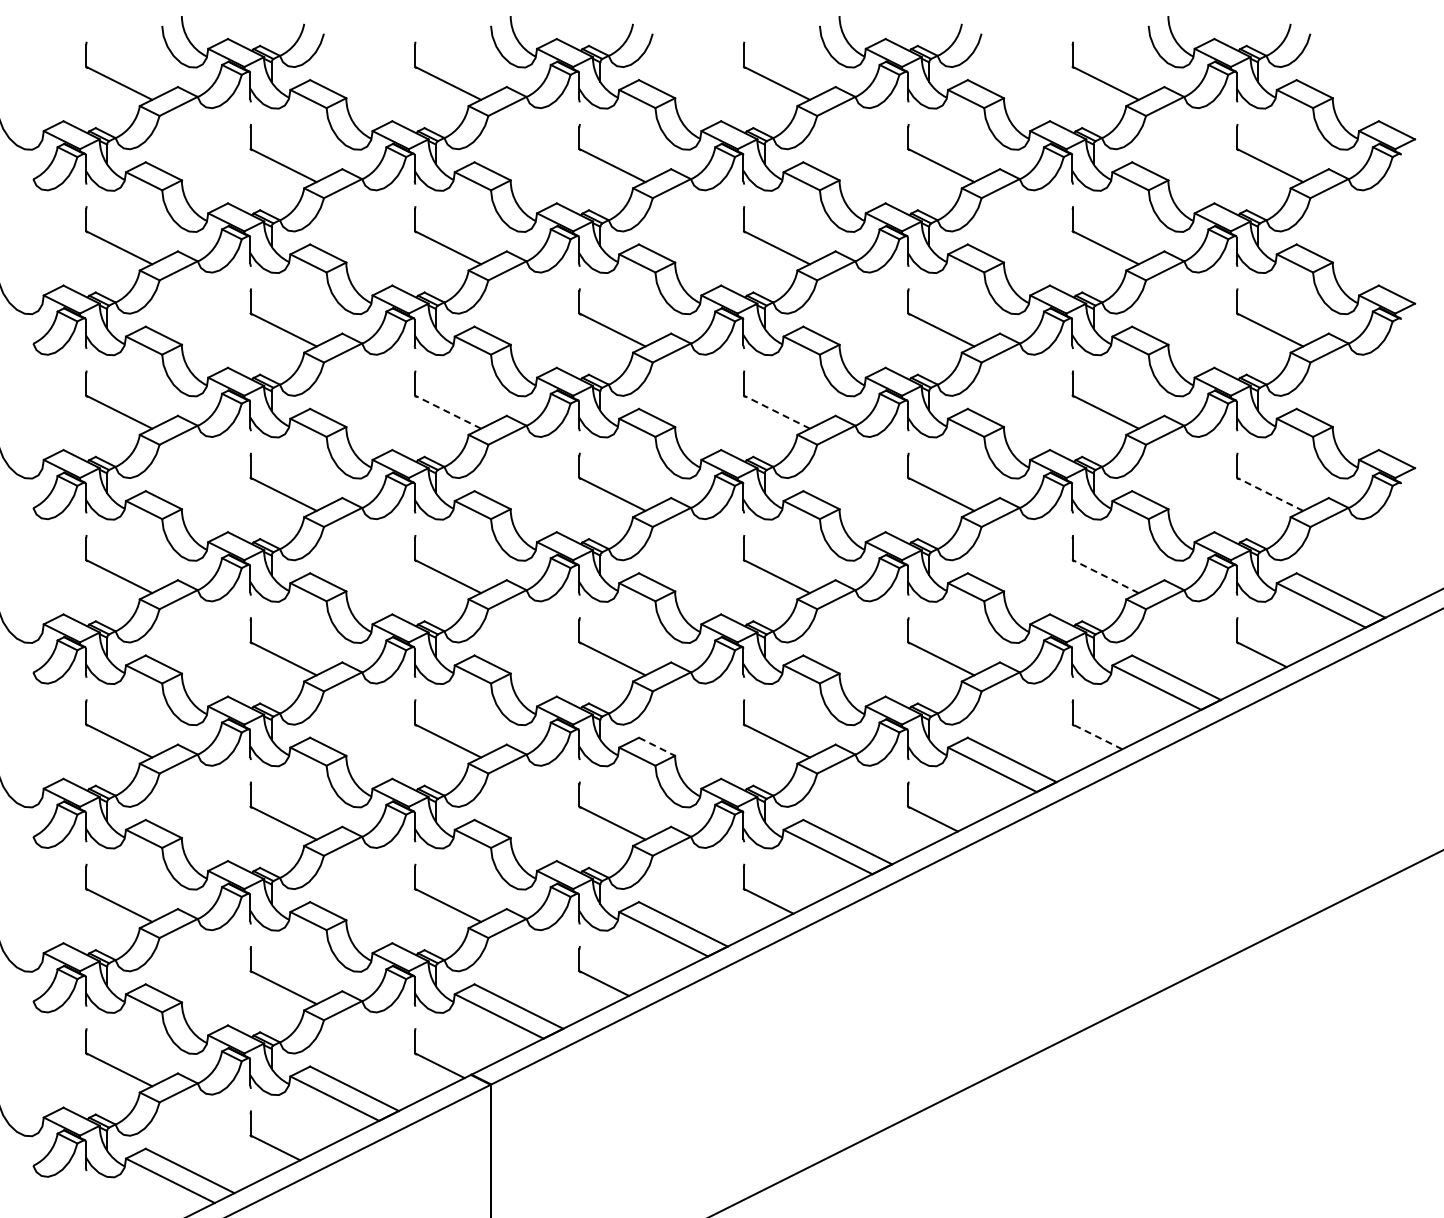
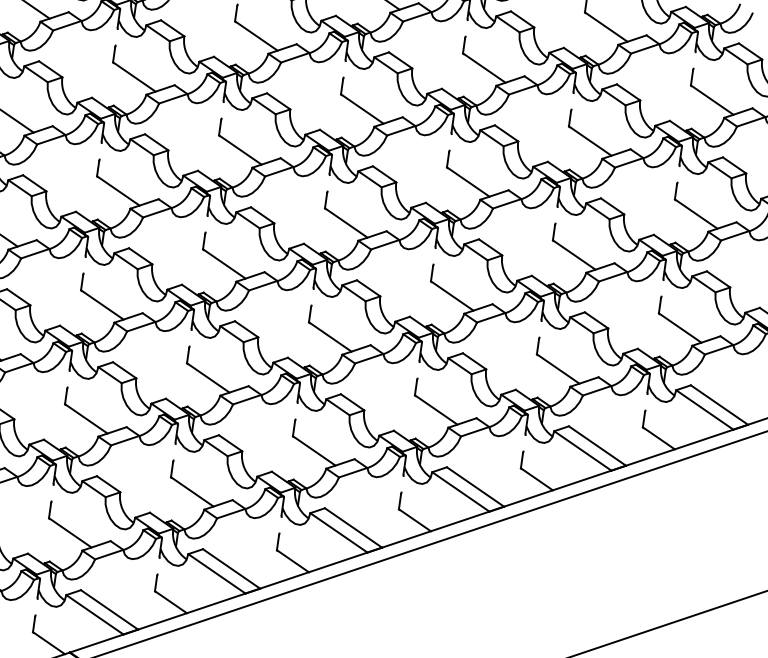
line: (448, 412) -> (118, 191), dashed -> solid
line: (776, 412) -> (345, 223), dashed -> solid
line: (1270, 494) -> (680, 328), dashed -> solid
line: (1105, 576) -> (558, 368), dashed -> solid
line: (1097, 736) -> (536, 479), dashed -> solid
line: (657, 747) -> (230, 443), dashed -> solid

